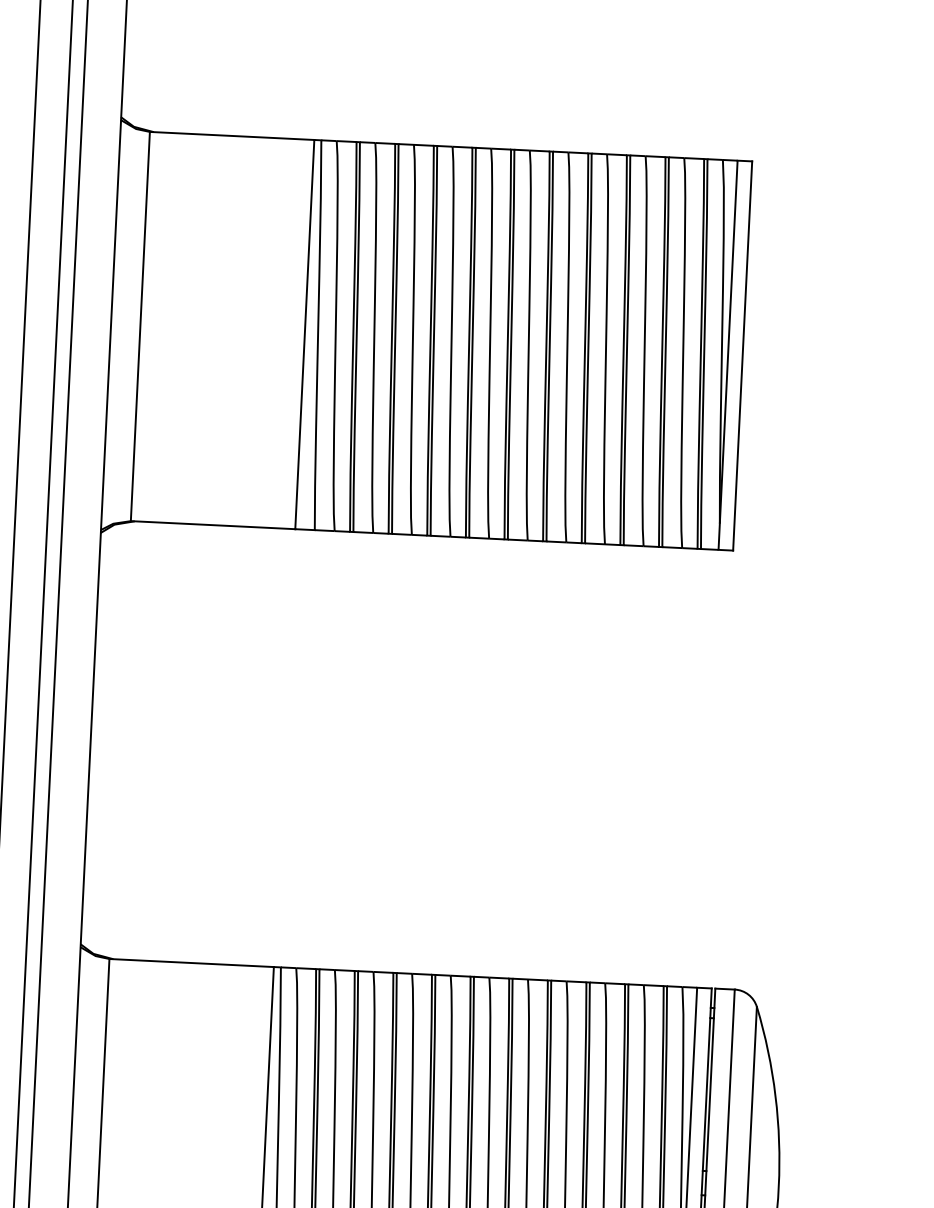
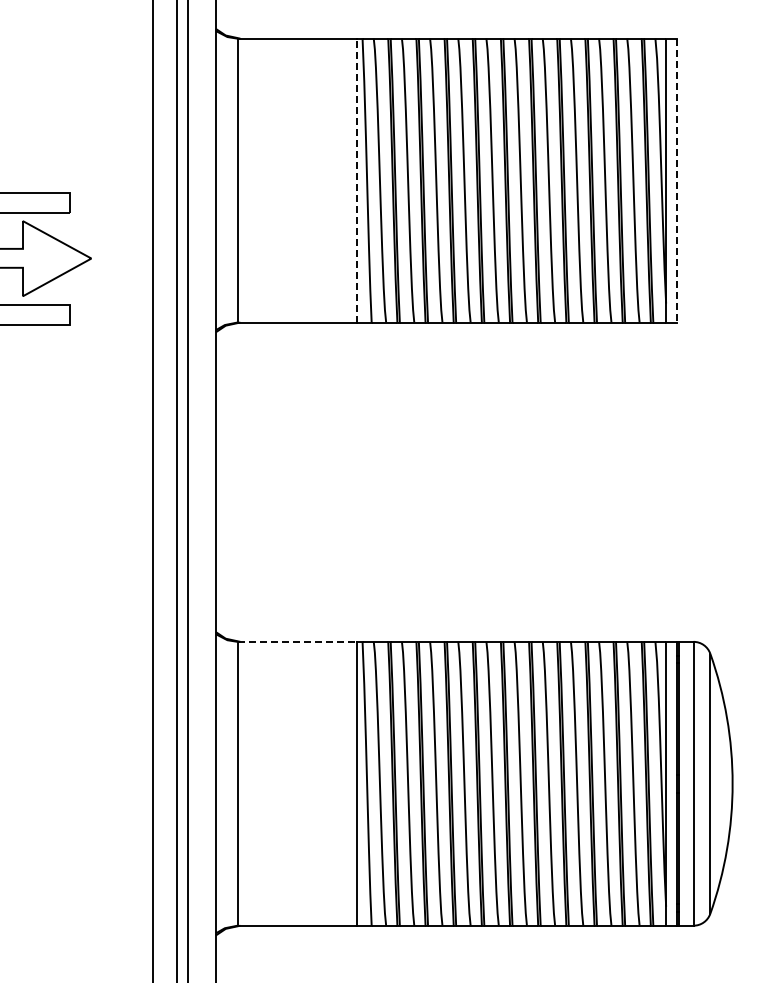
line: (304, 334) -> (357, 180), solid -> dashed
line: (742, 355) -> (676, 180), solid -> dashed
line: (191, 962) -> (297, 641), solid -> dashed

